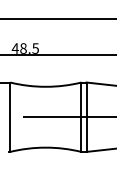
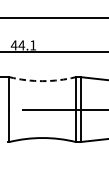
text: (28, 48) -> (26, 45), 48.5 -> 44.1
arc: (45, 86) -> (42, 80), solid -> dashed

